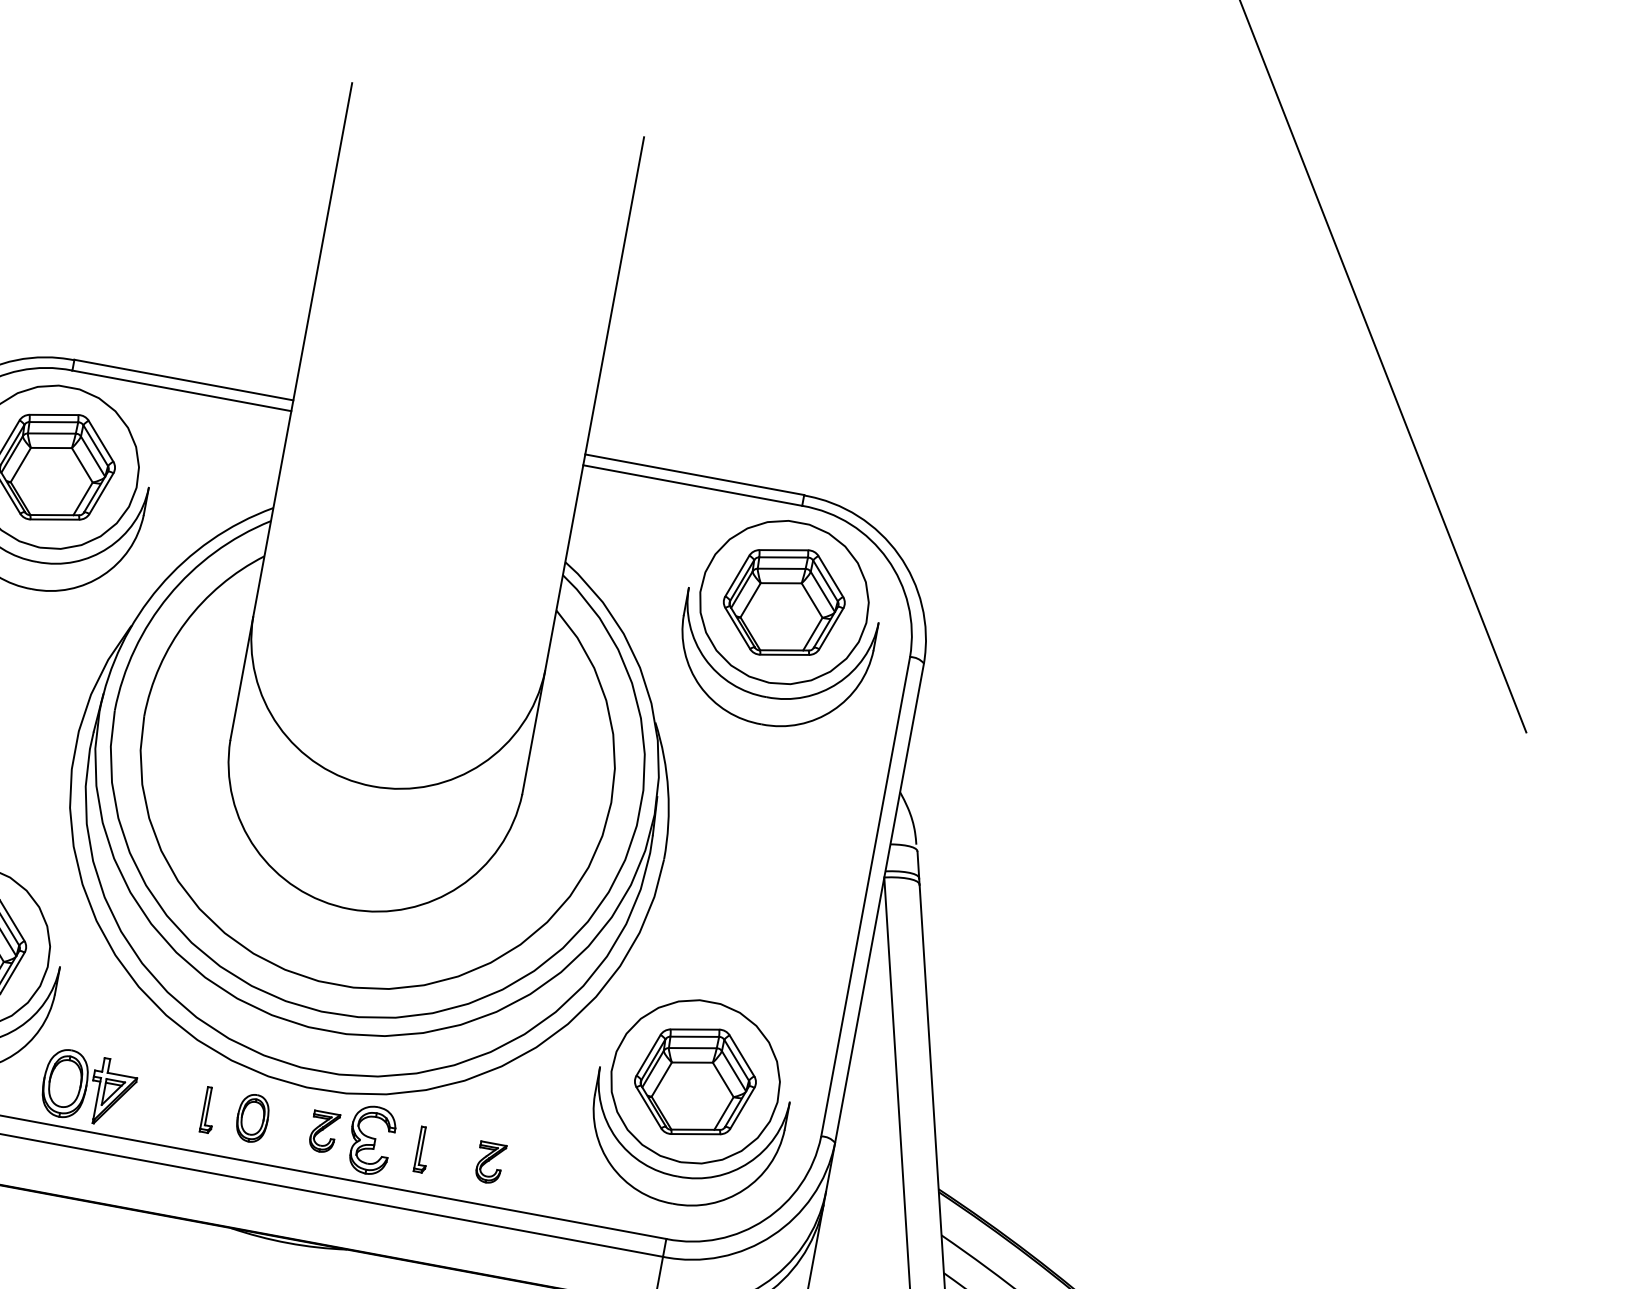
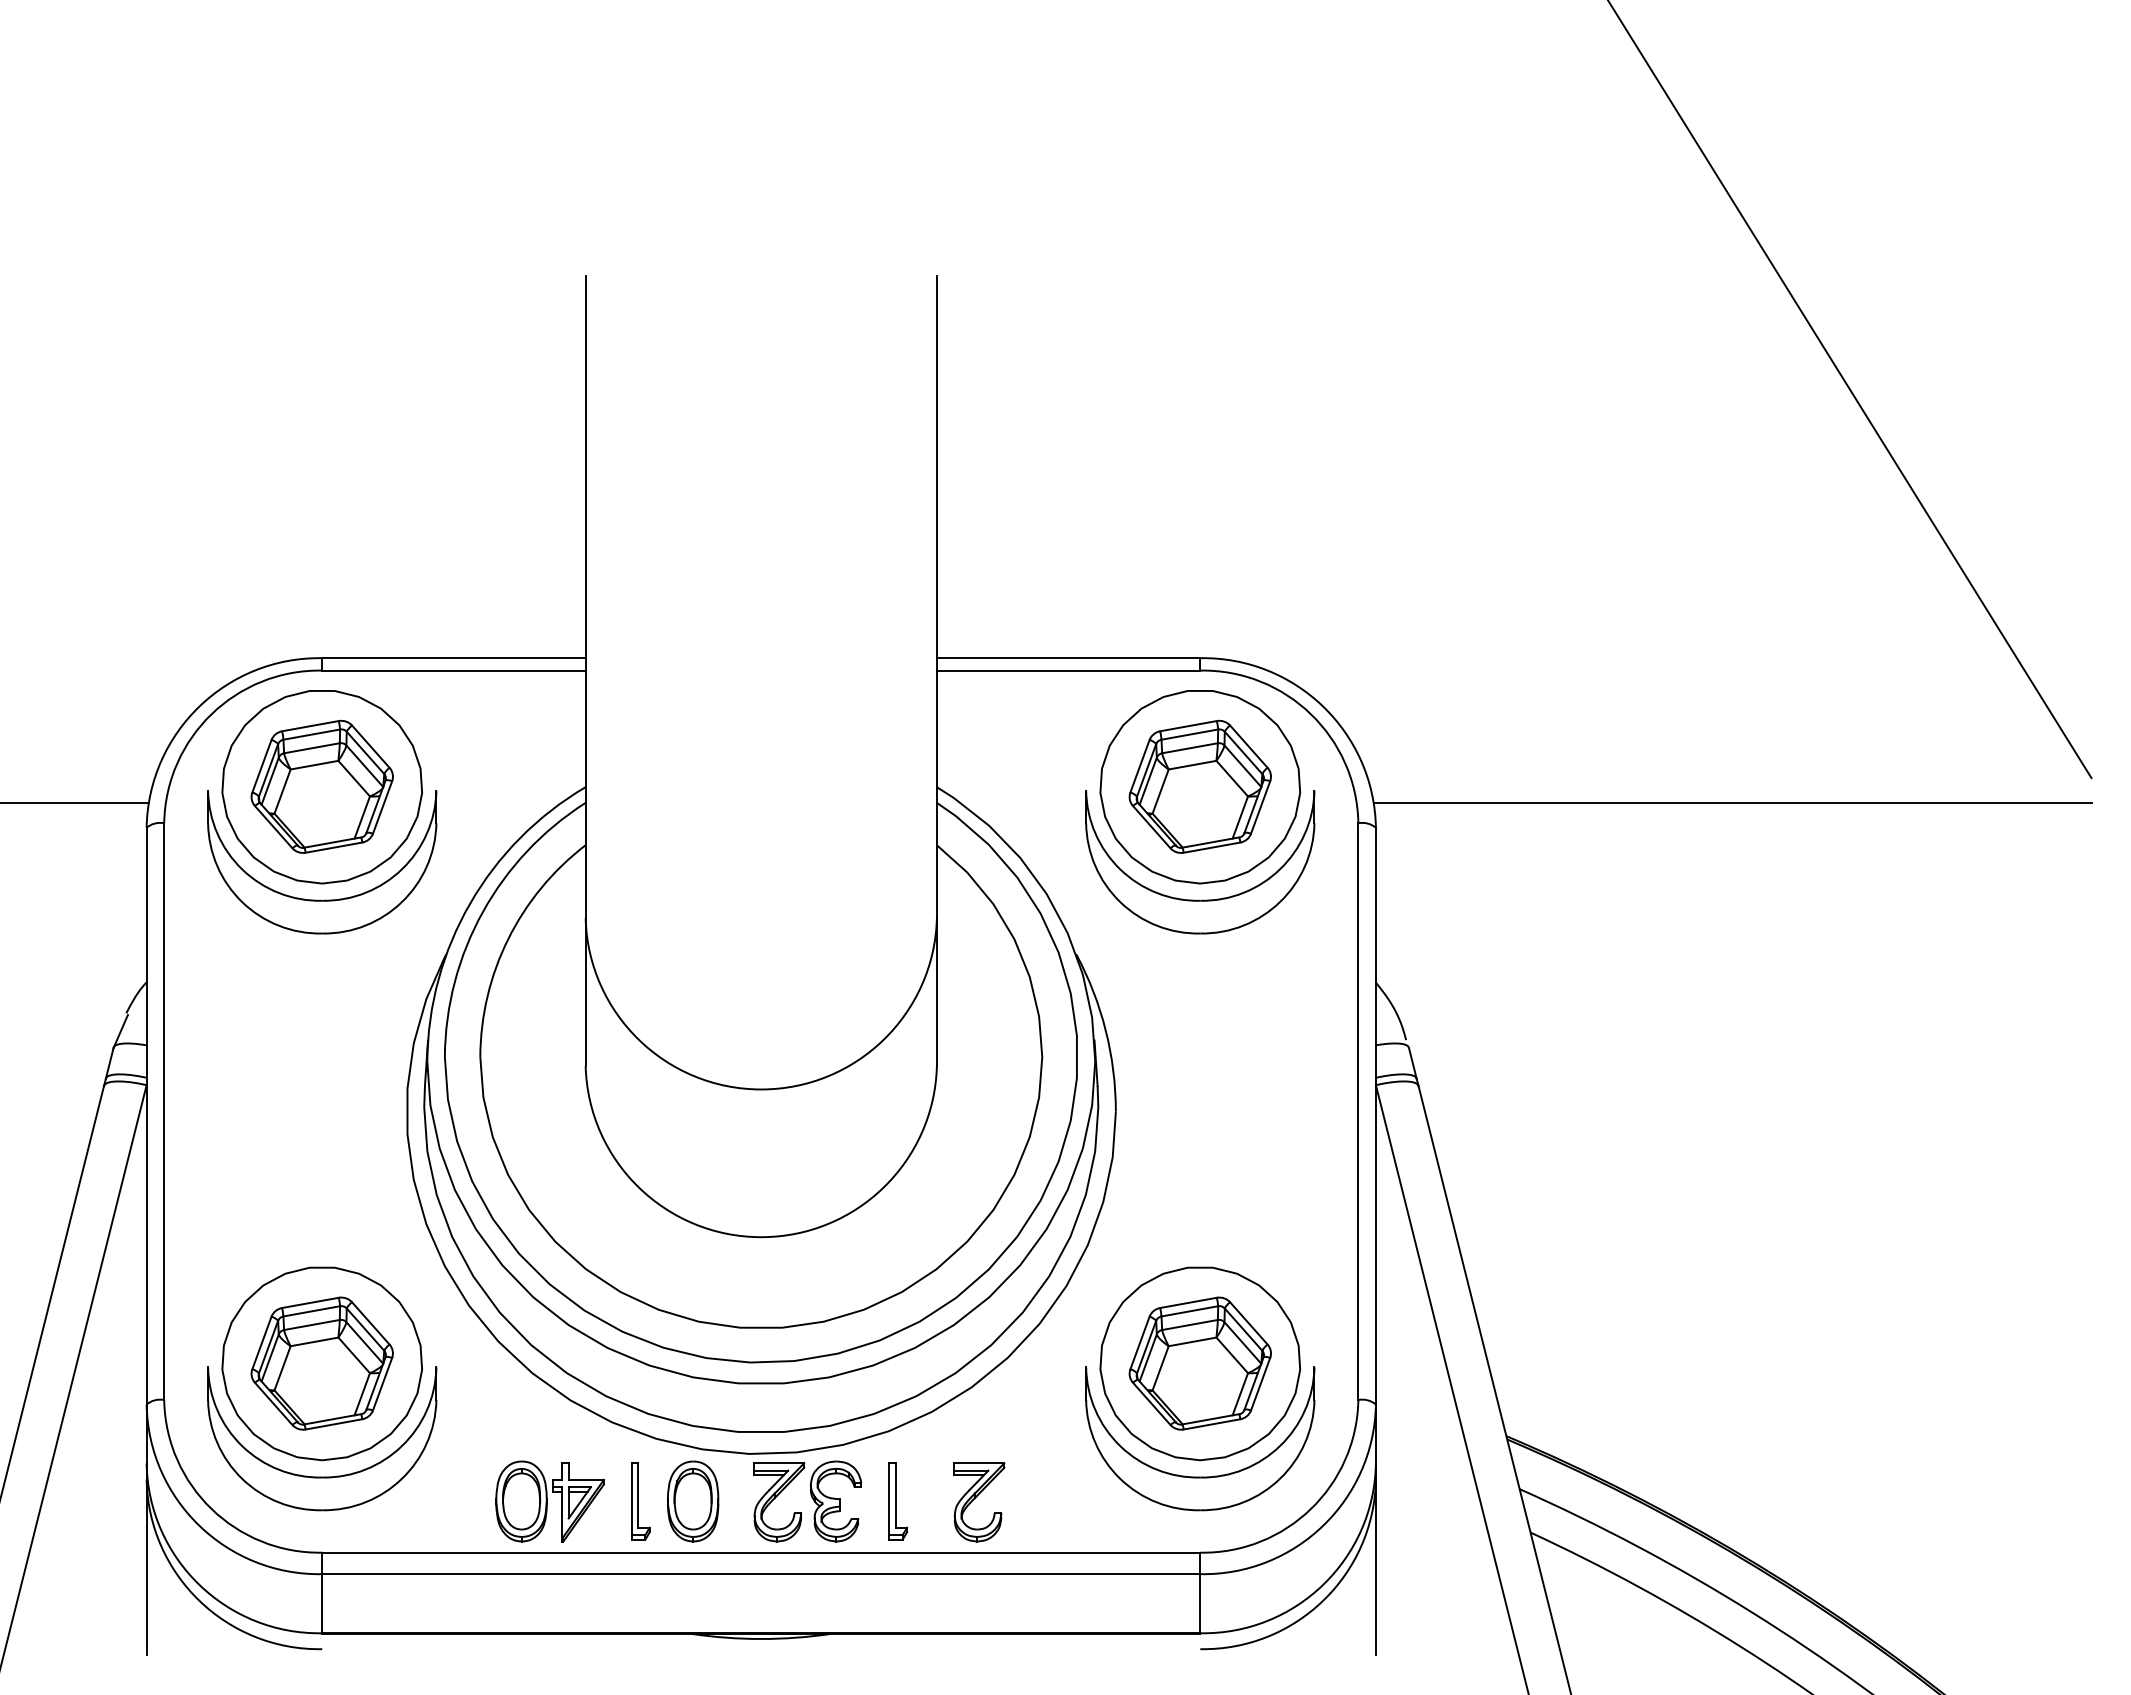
line: (1224, 697) -> (1732, 802), added
part: (88, 1087) -> (549, 1501), moved
part: (208, 1110) -> (640, 1501), size x1.43
part: (252, 1118) -> (693, 1501), size x1.43
part: (324, 1132) -> (779, 1502), size x1.67
part: (423, 1149) -> (898, 1501), size x1.43
part: (490, 1163) -> (979, 1502), size x1.67

